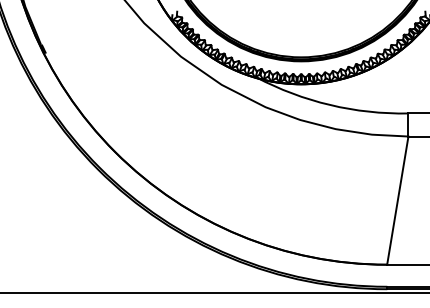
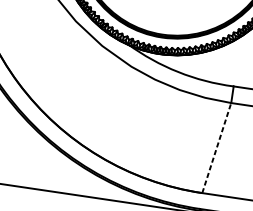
line: (397, 200) -> (216, 147), solid -> dashed

